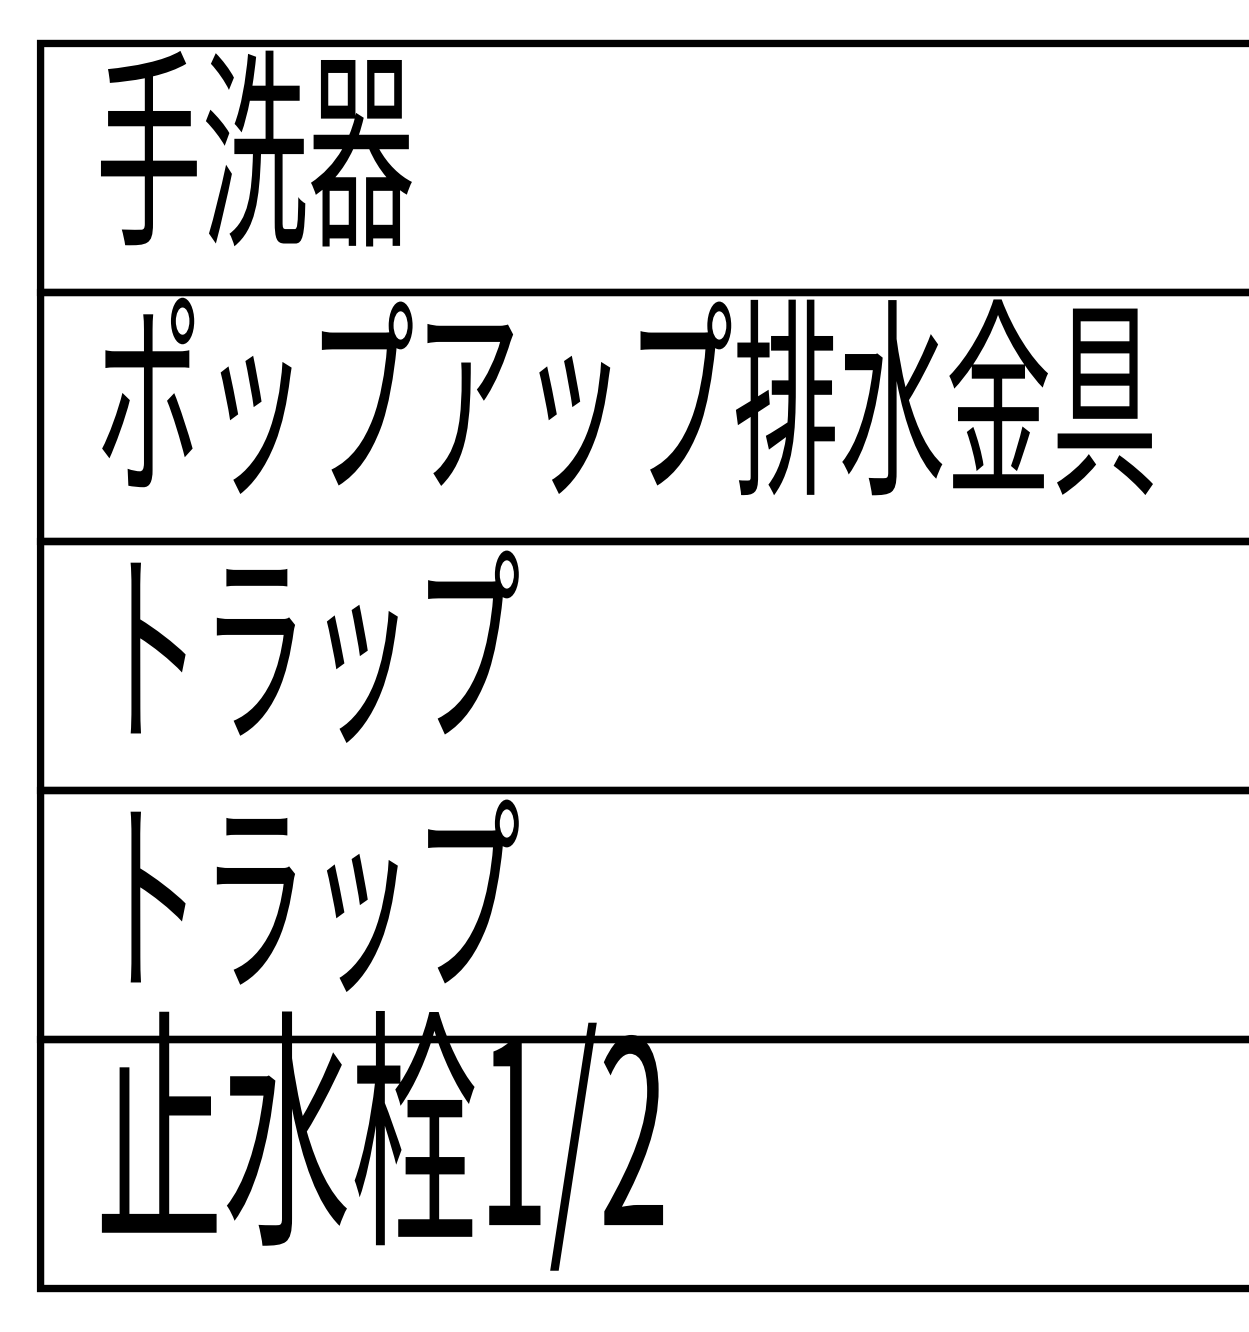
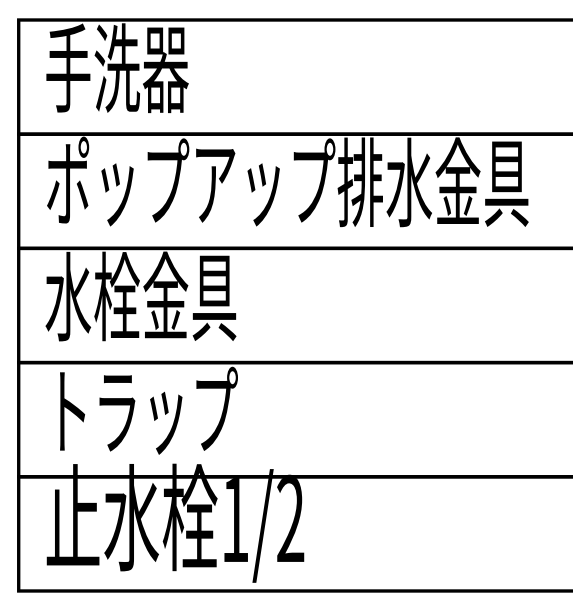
text: (308, 646) -> (141, 296), トラップ -> 水栓金具

